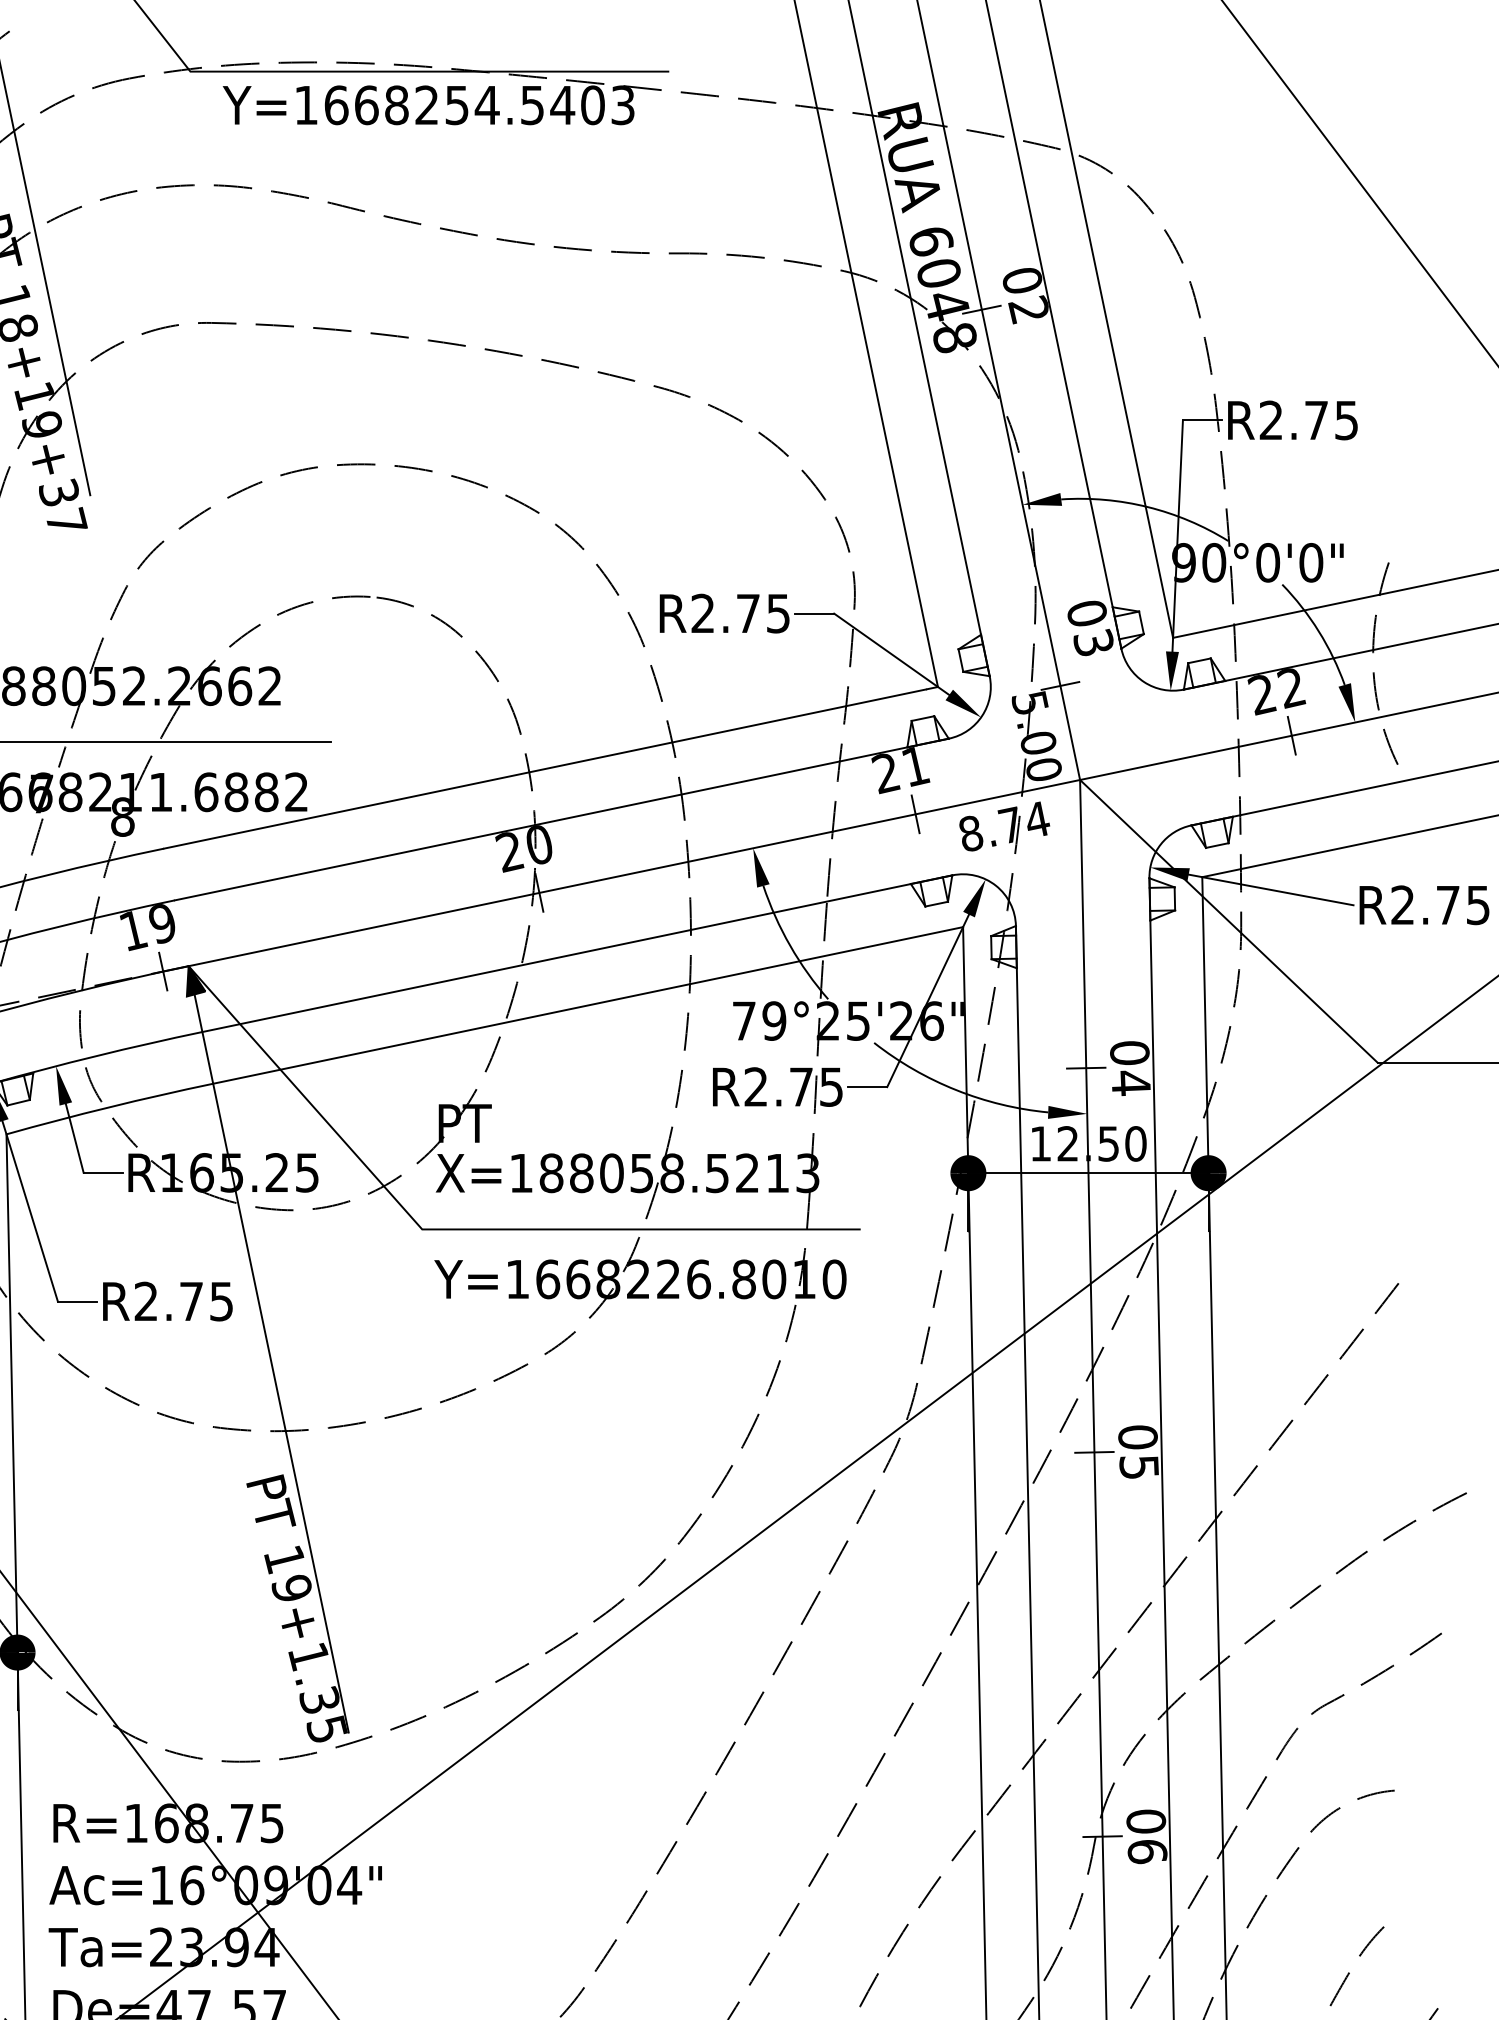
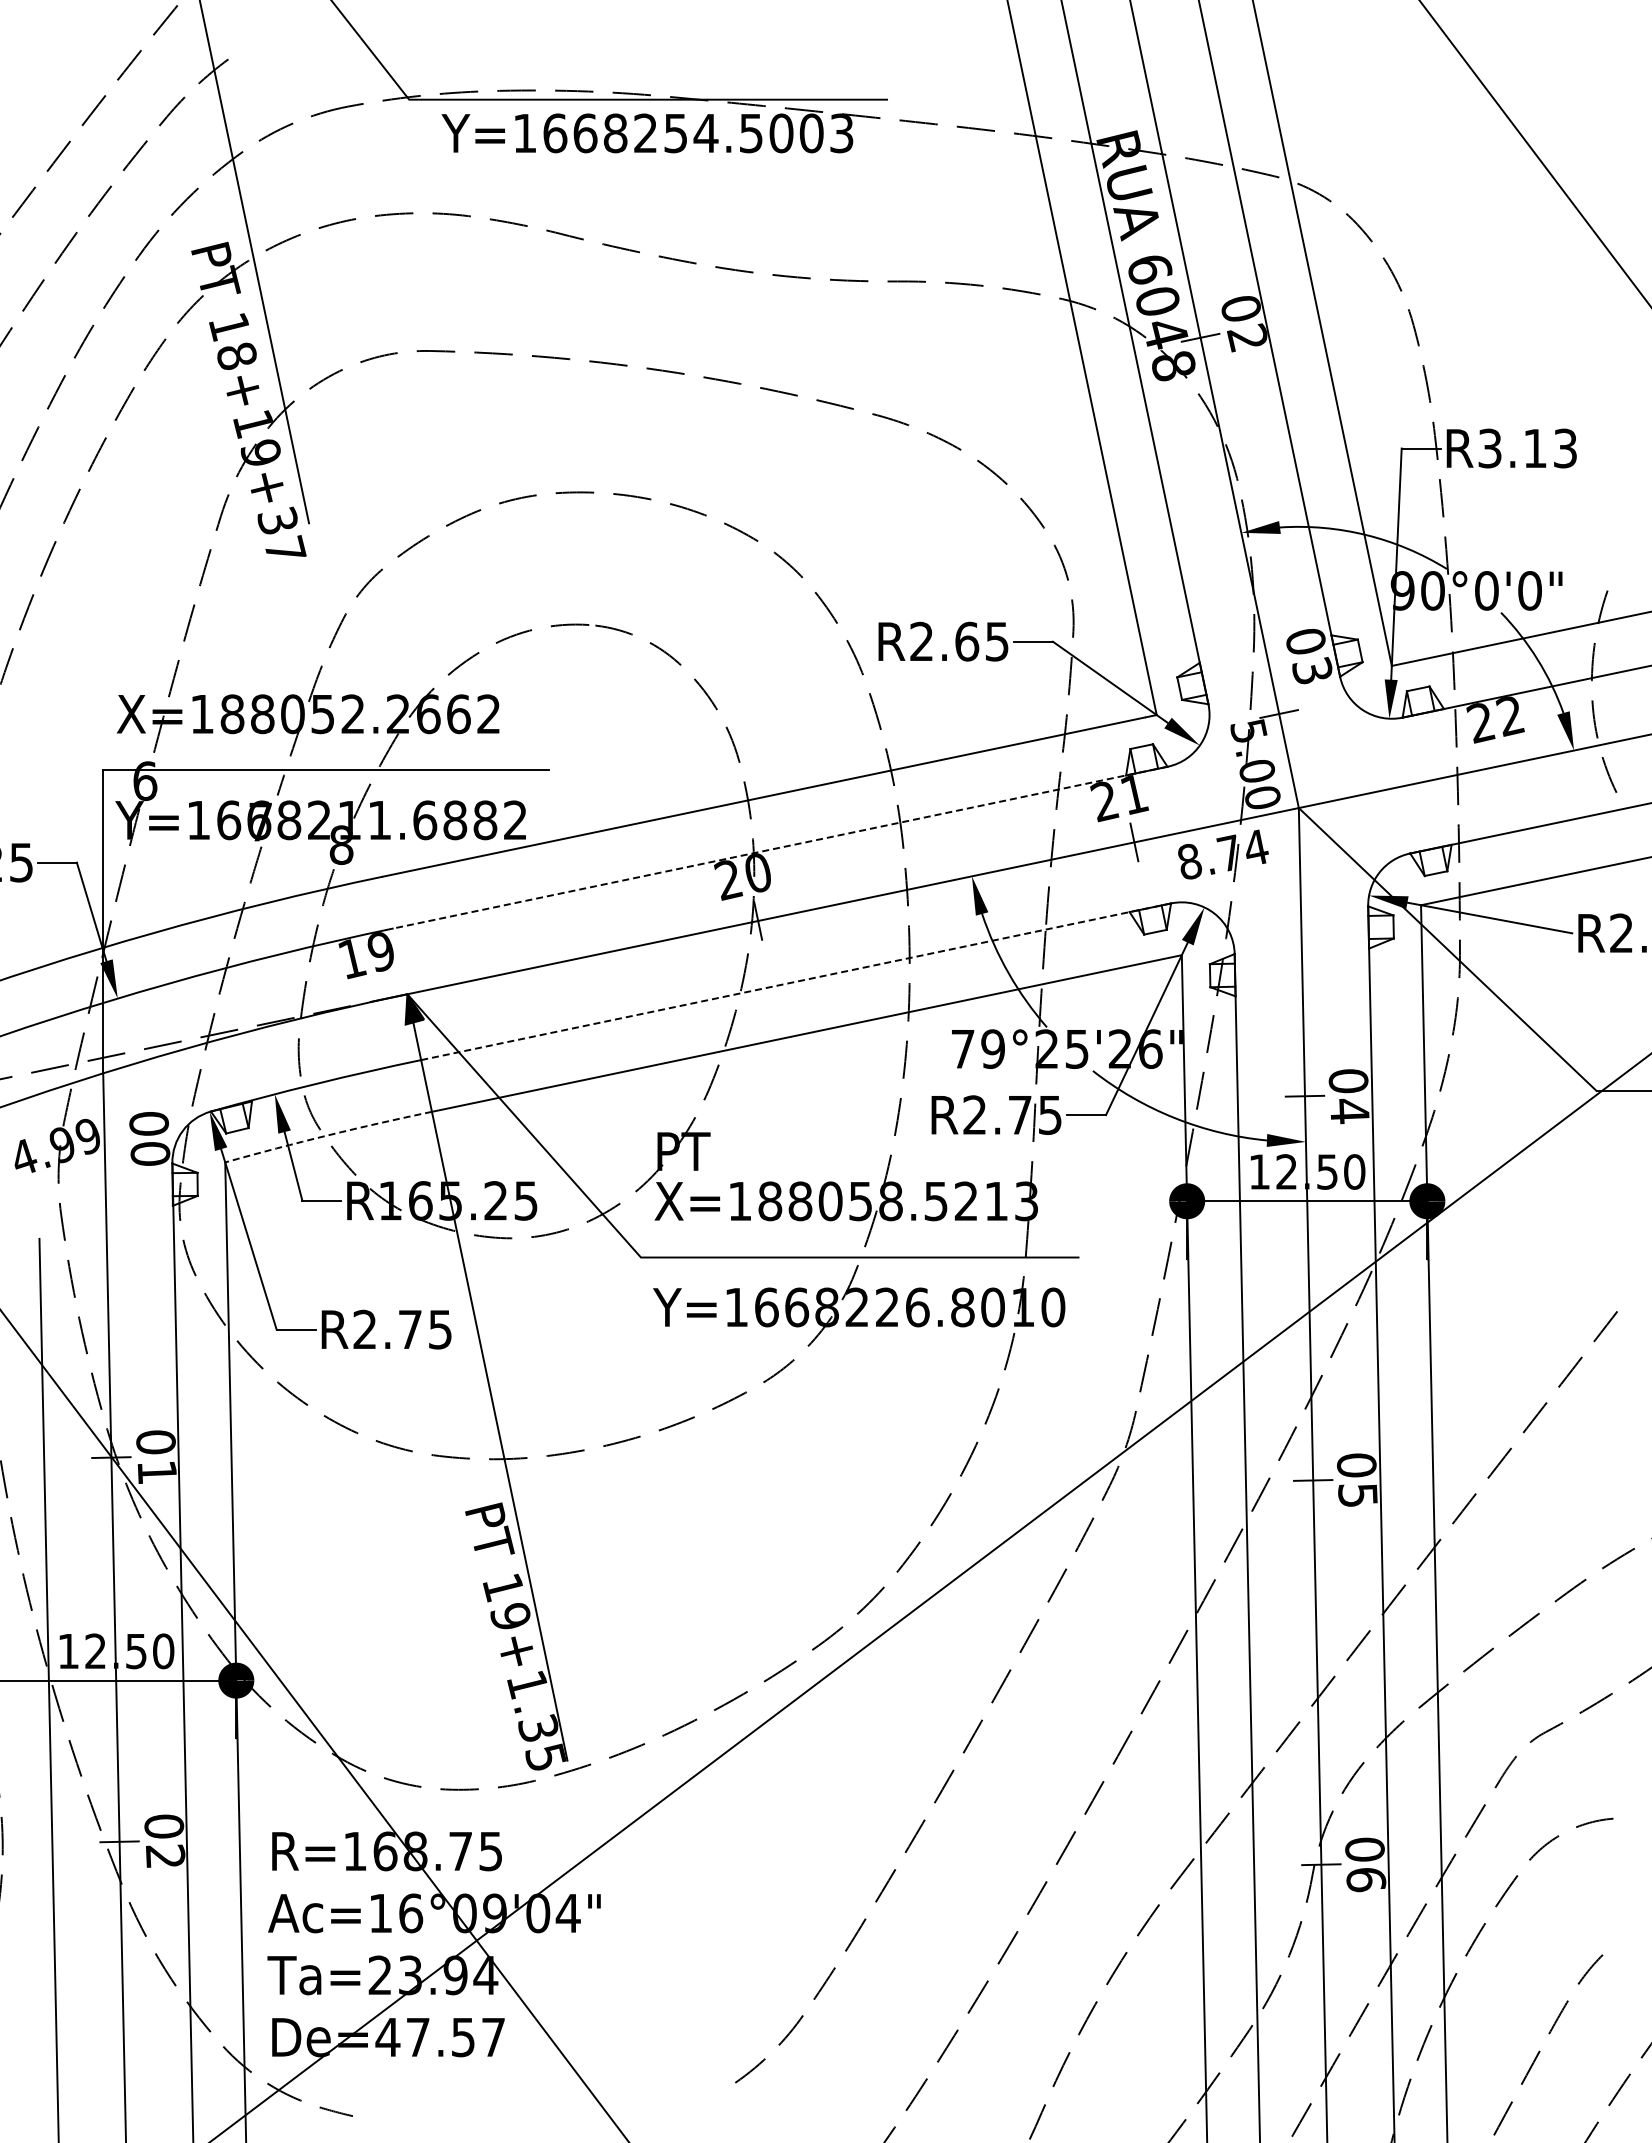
text: (561, 105) -> (780, 133), Y=1668254.5403 -> Y=1668254.5003
text: (1308, 420) -> (1527, 448), R2.75 -> R3.13
text: (748, 613) -> (967, 641), R2.75 -> R2.65
line: (1291, 735) -> (1510, 763), removed
line: (561, 819) -> (780, 847), solid -> dashed
line: (576, 953) -> (795, 981), solid -> dashed
line: (162, 971) -> (381, 999), removed
arc: (109, 1107) -> (328, 1135), solid -> dashed

